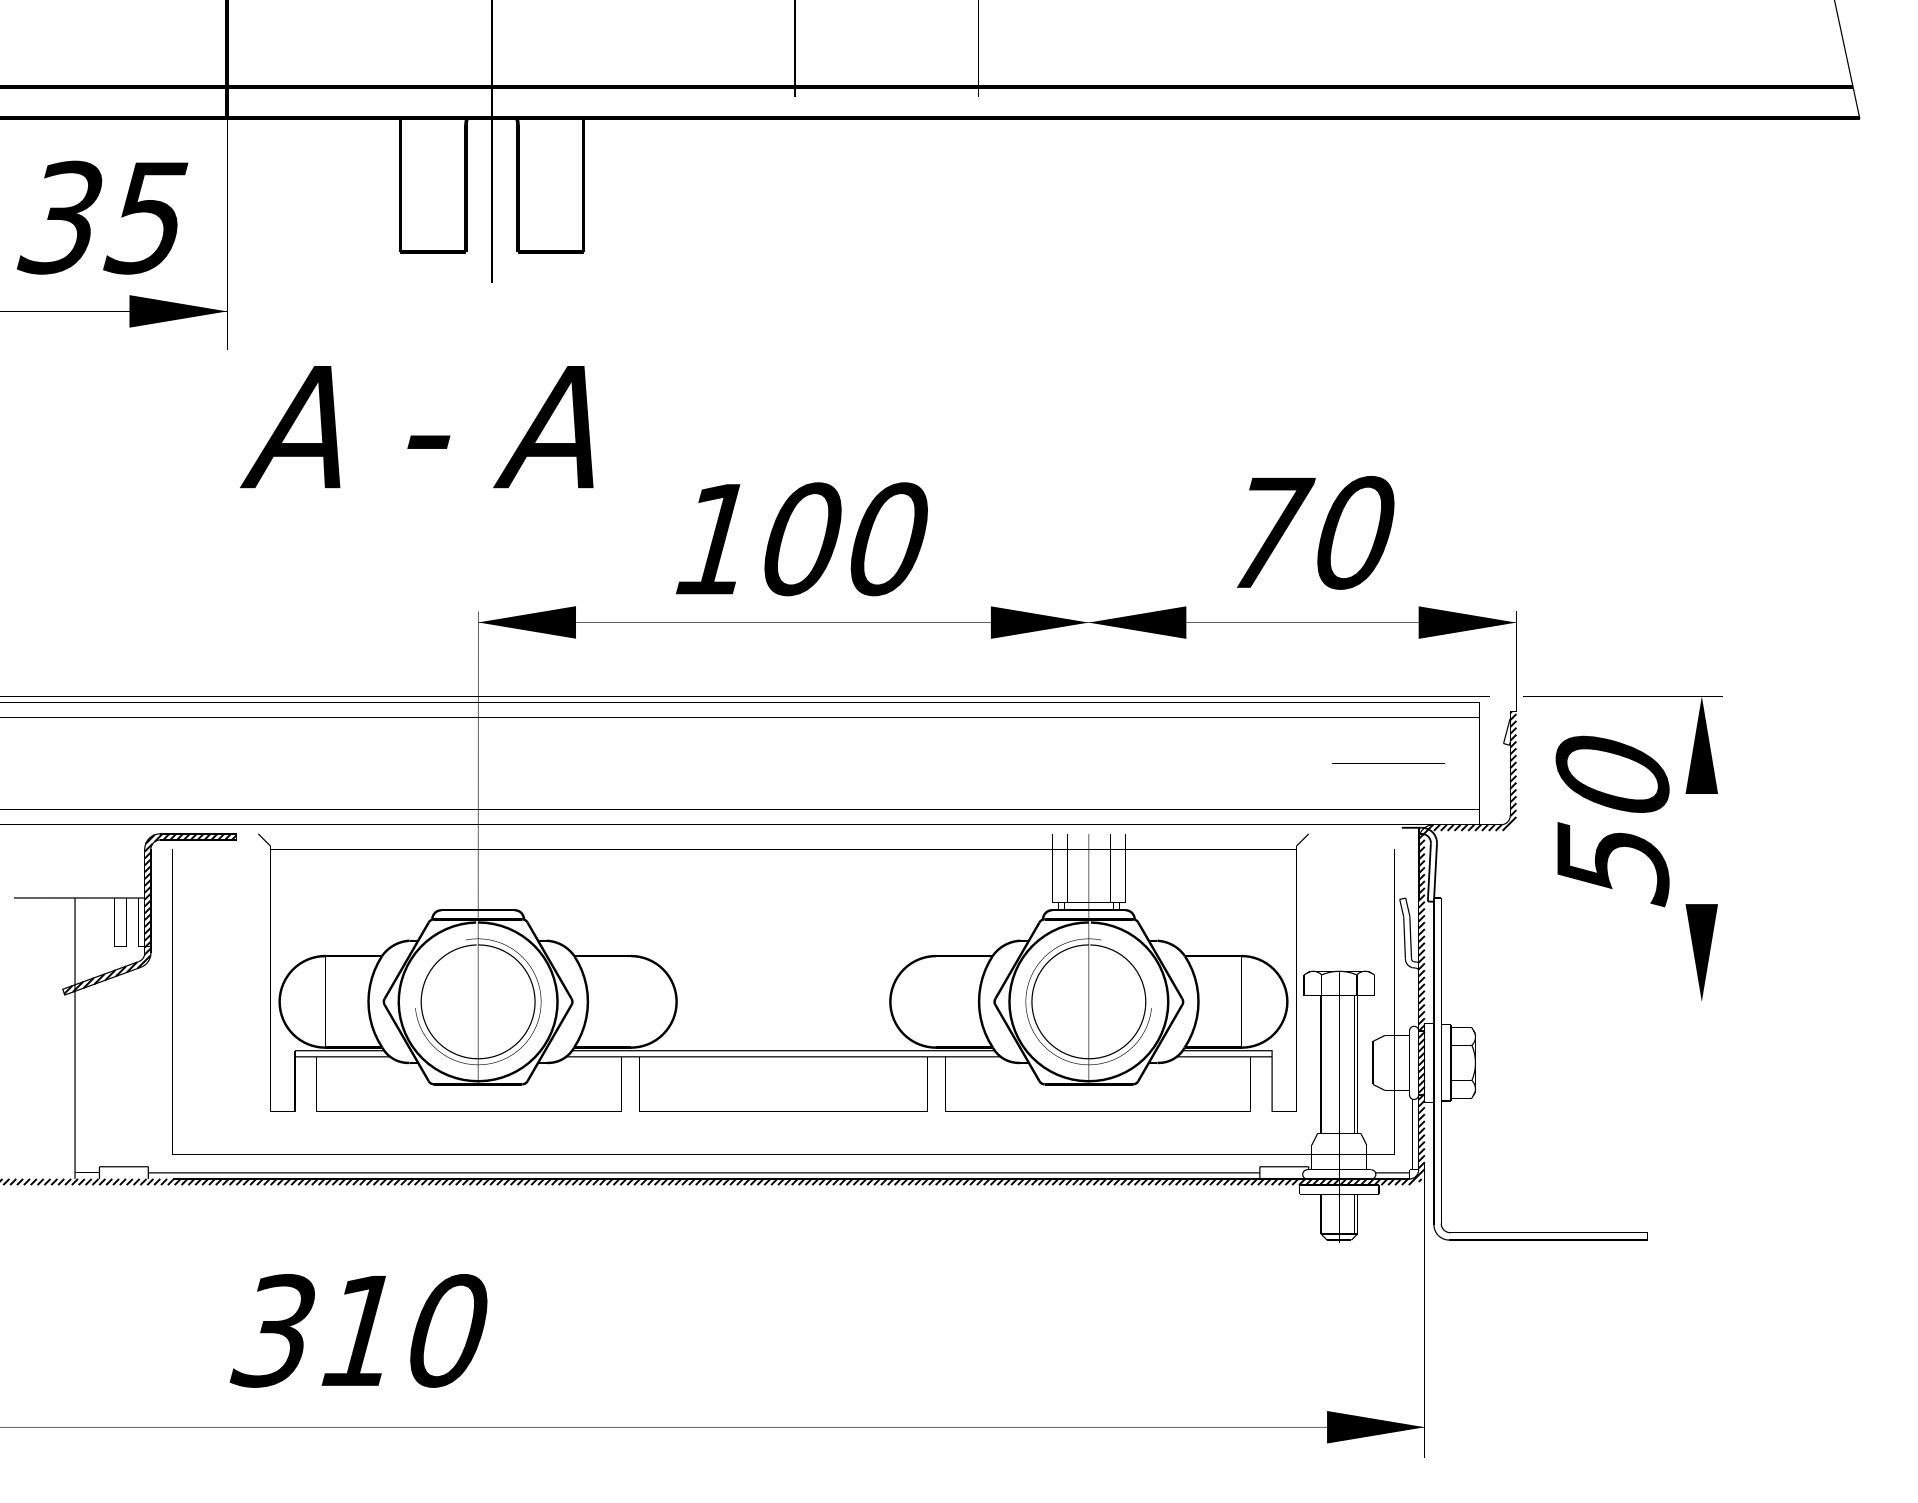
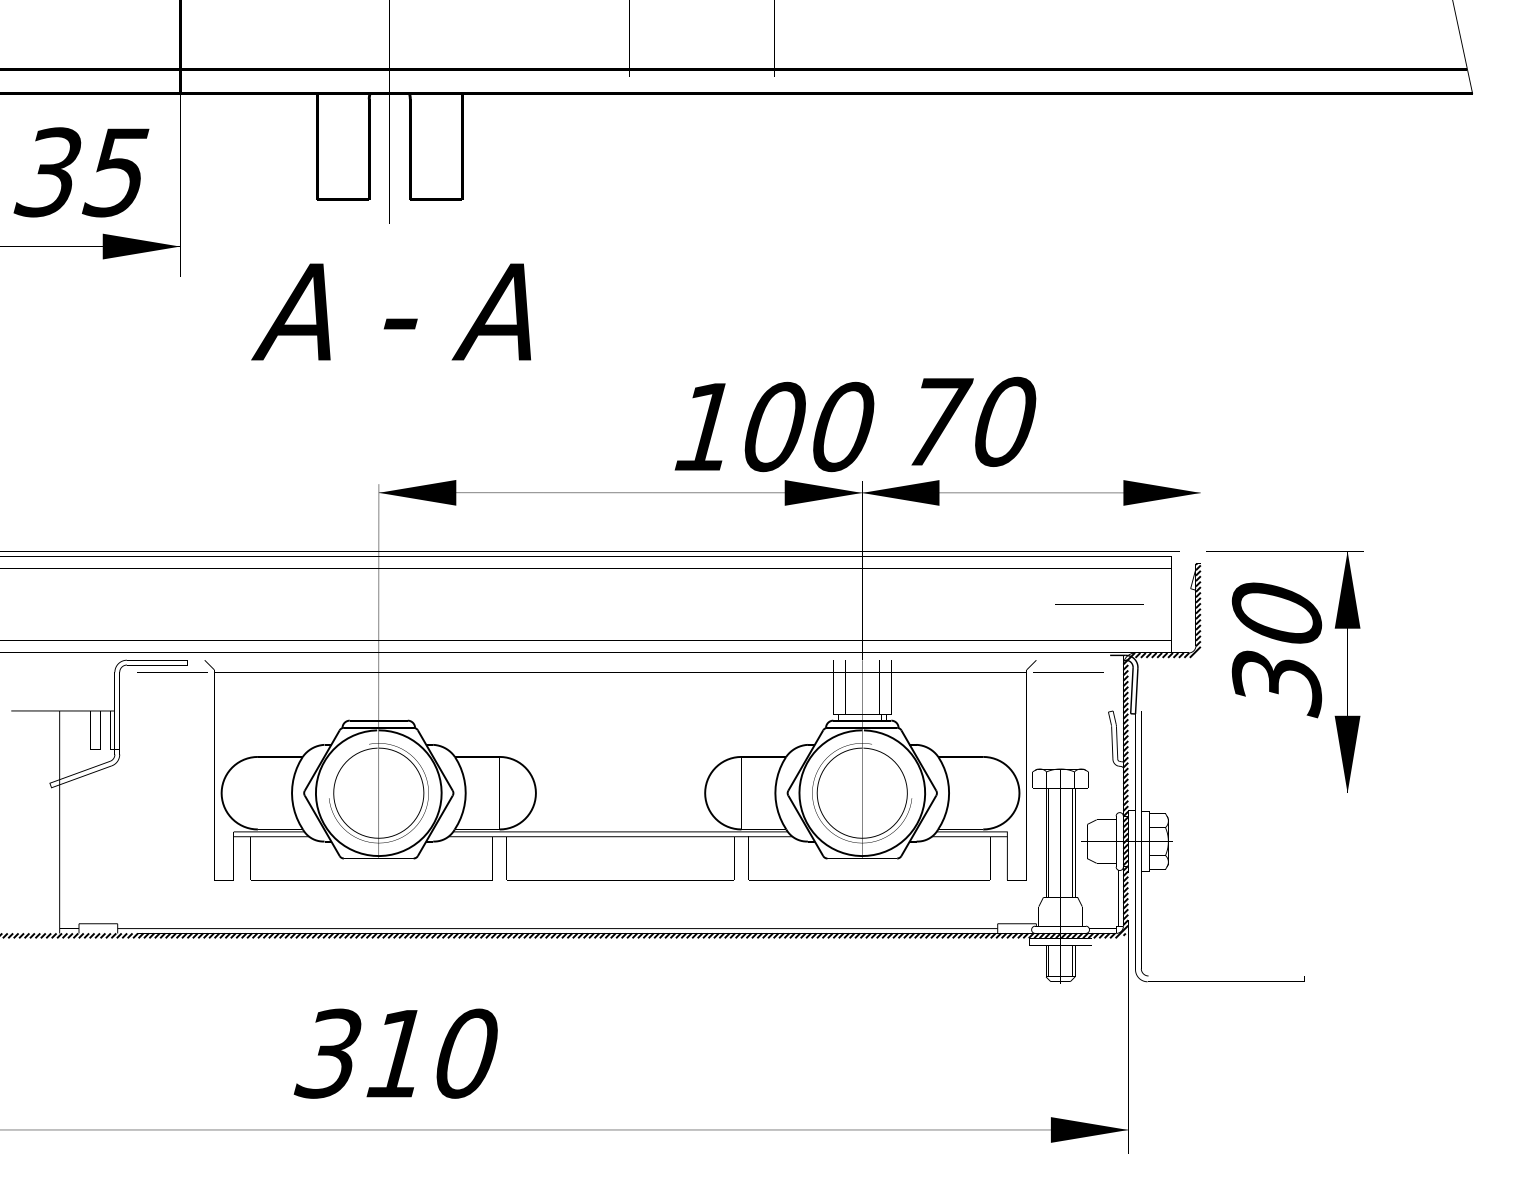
text: (416, 427) -> (390, 312), moved
text: (1315, 532) -> (973, 421), moved
text: (801, 539) -> (774, 427), moved
text: (1612, 864) -> (1276, 684), 50 -> 30
hatch: (150, 913) -> (119, 723), removed
text: (358, 1330) -> (395, 1053), moved

